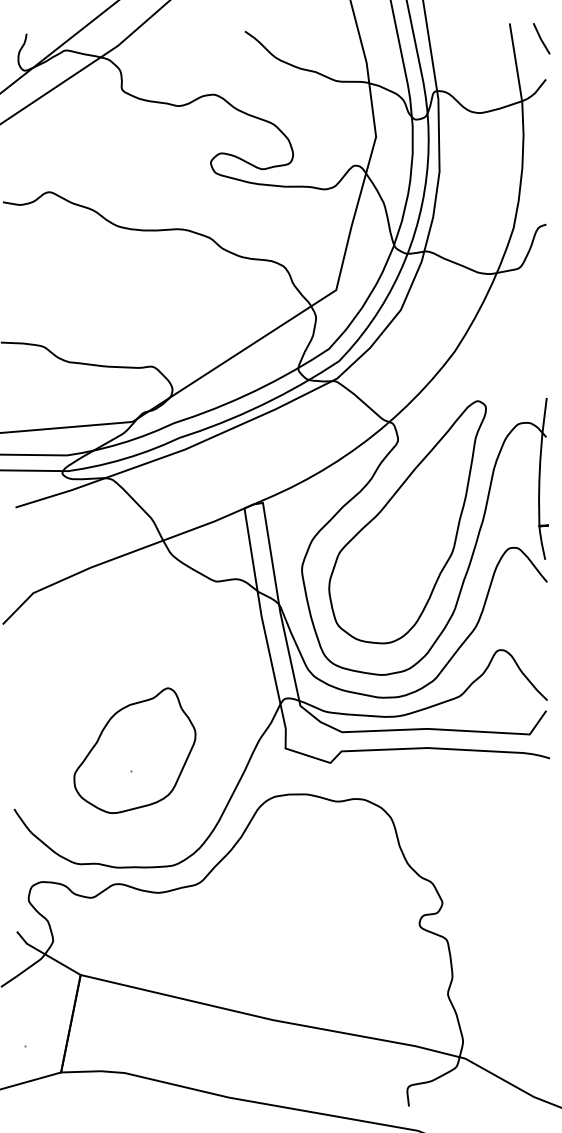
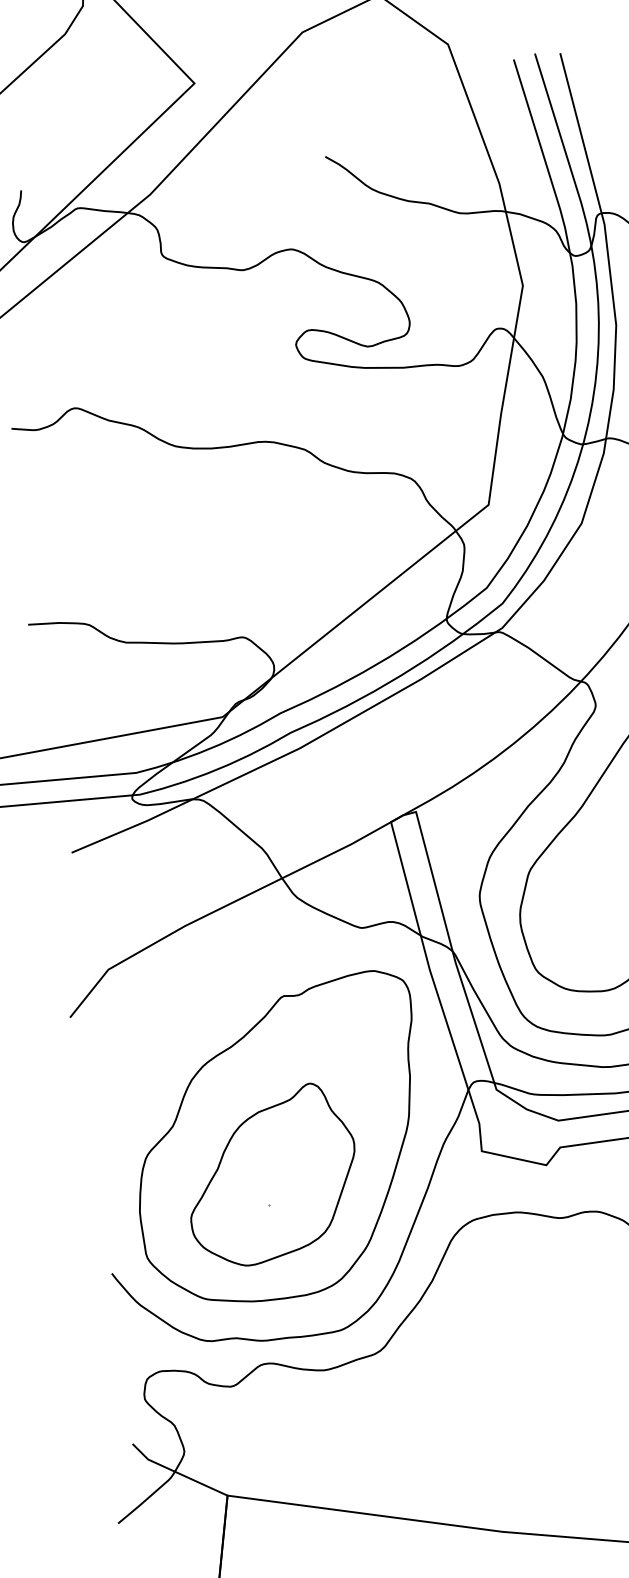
part: (141, 725) -> (277, 1139), added

